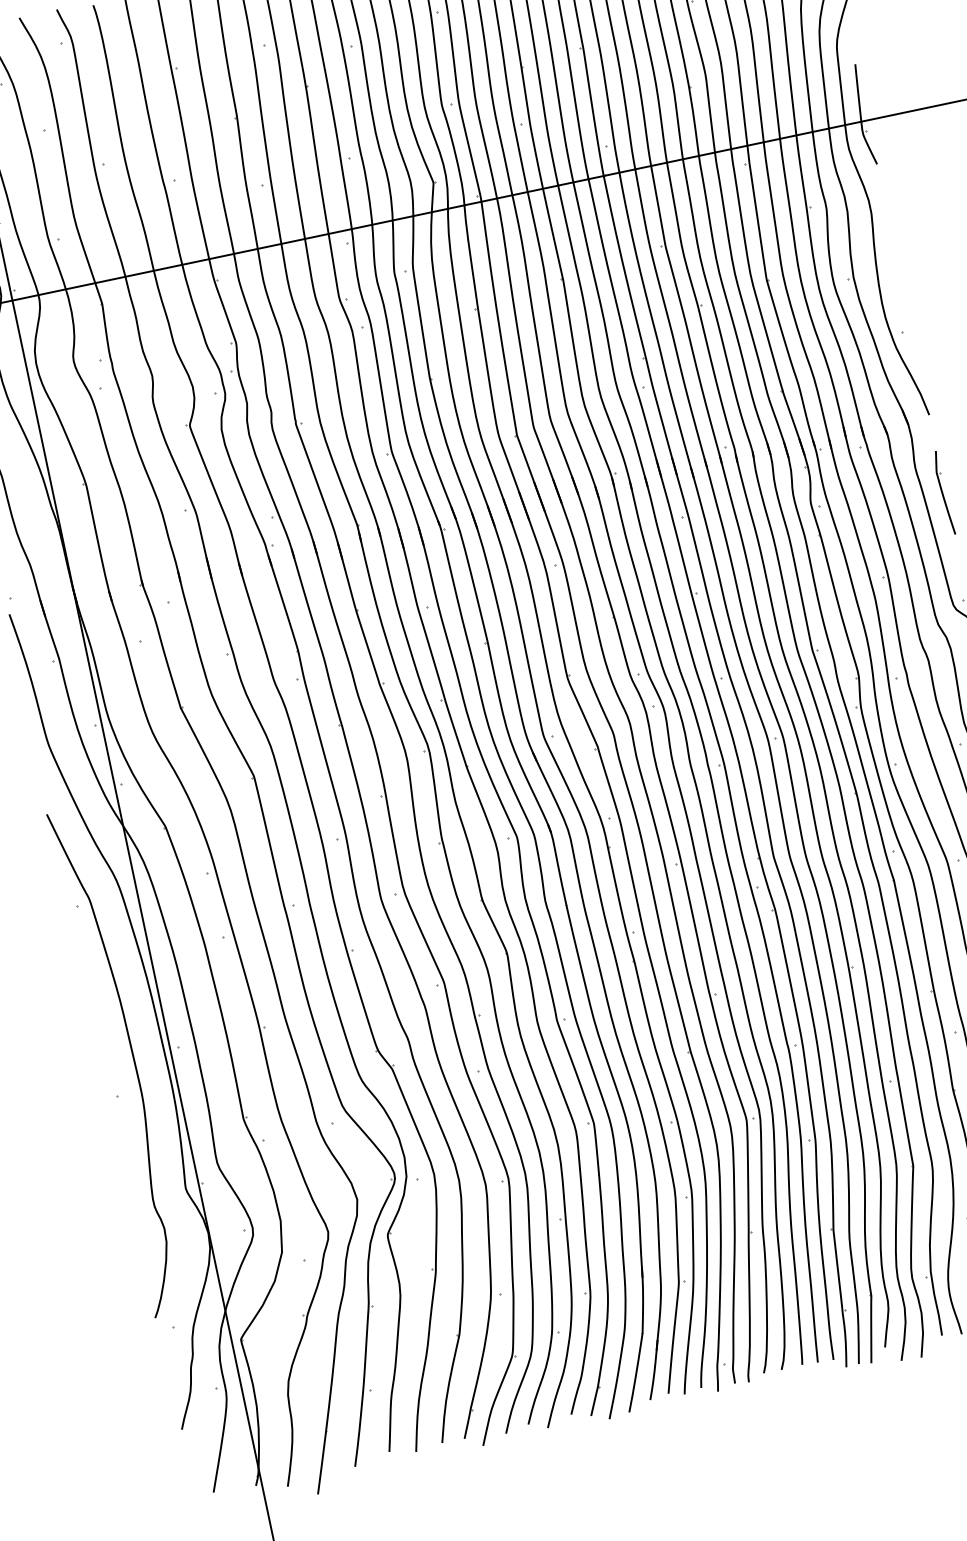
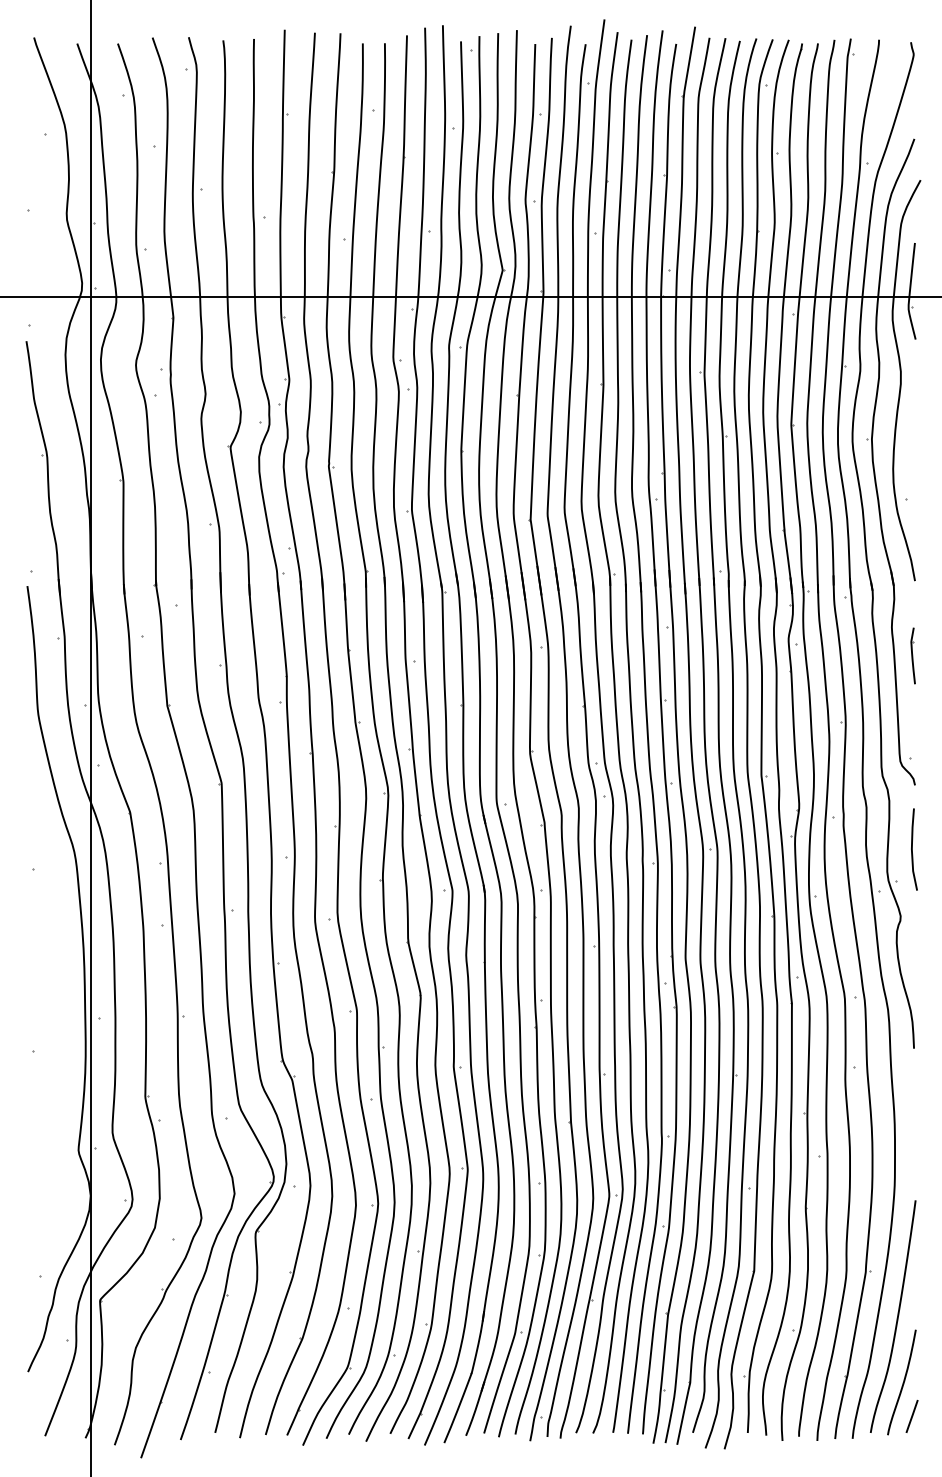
part: (942, 492) -> (912, 655), size x0.7
curve: (132, 1058) -> (54, 1019), removed

